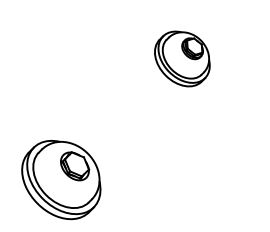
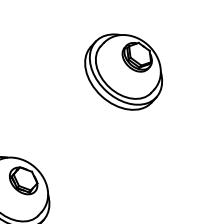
part: (182, 58) -> (123, 71), size x1.43

